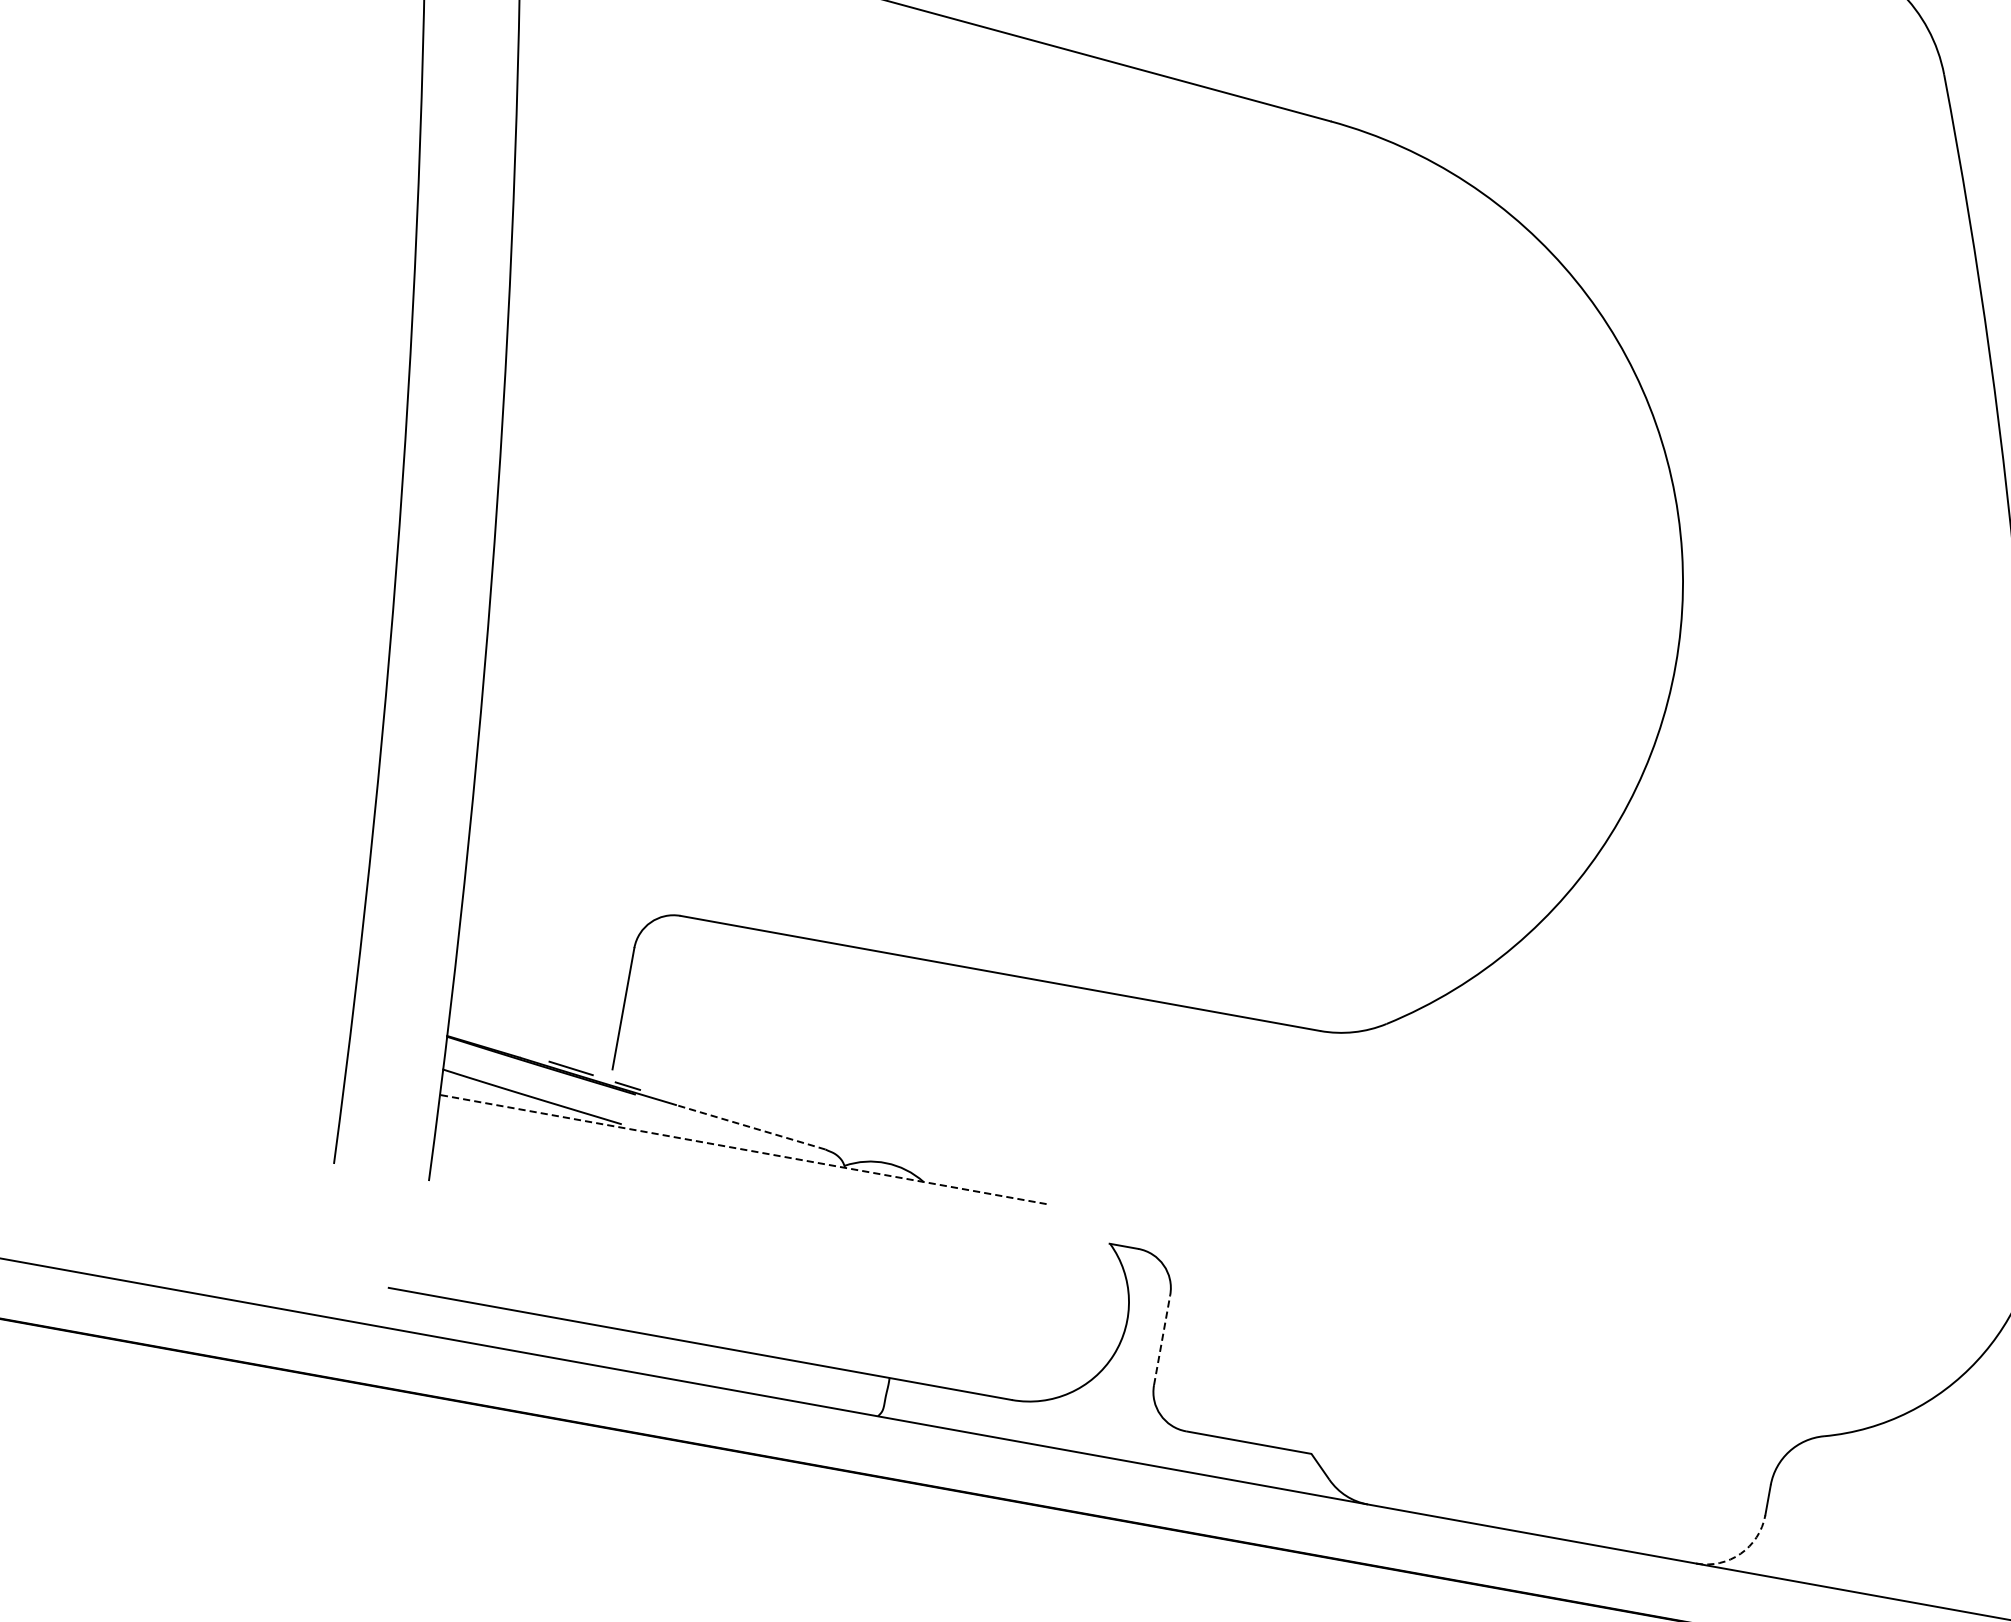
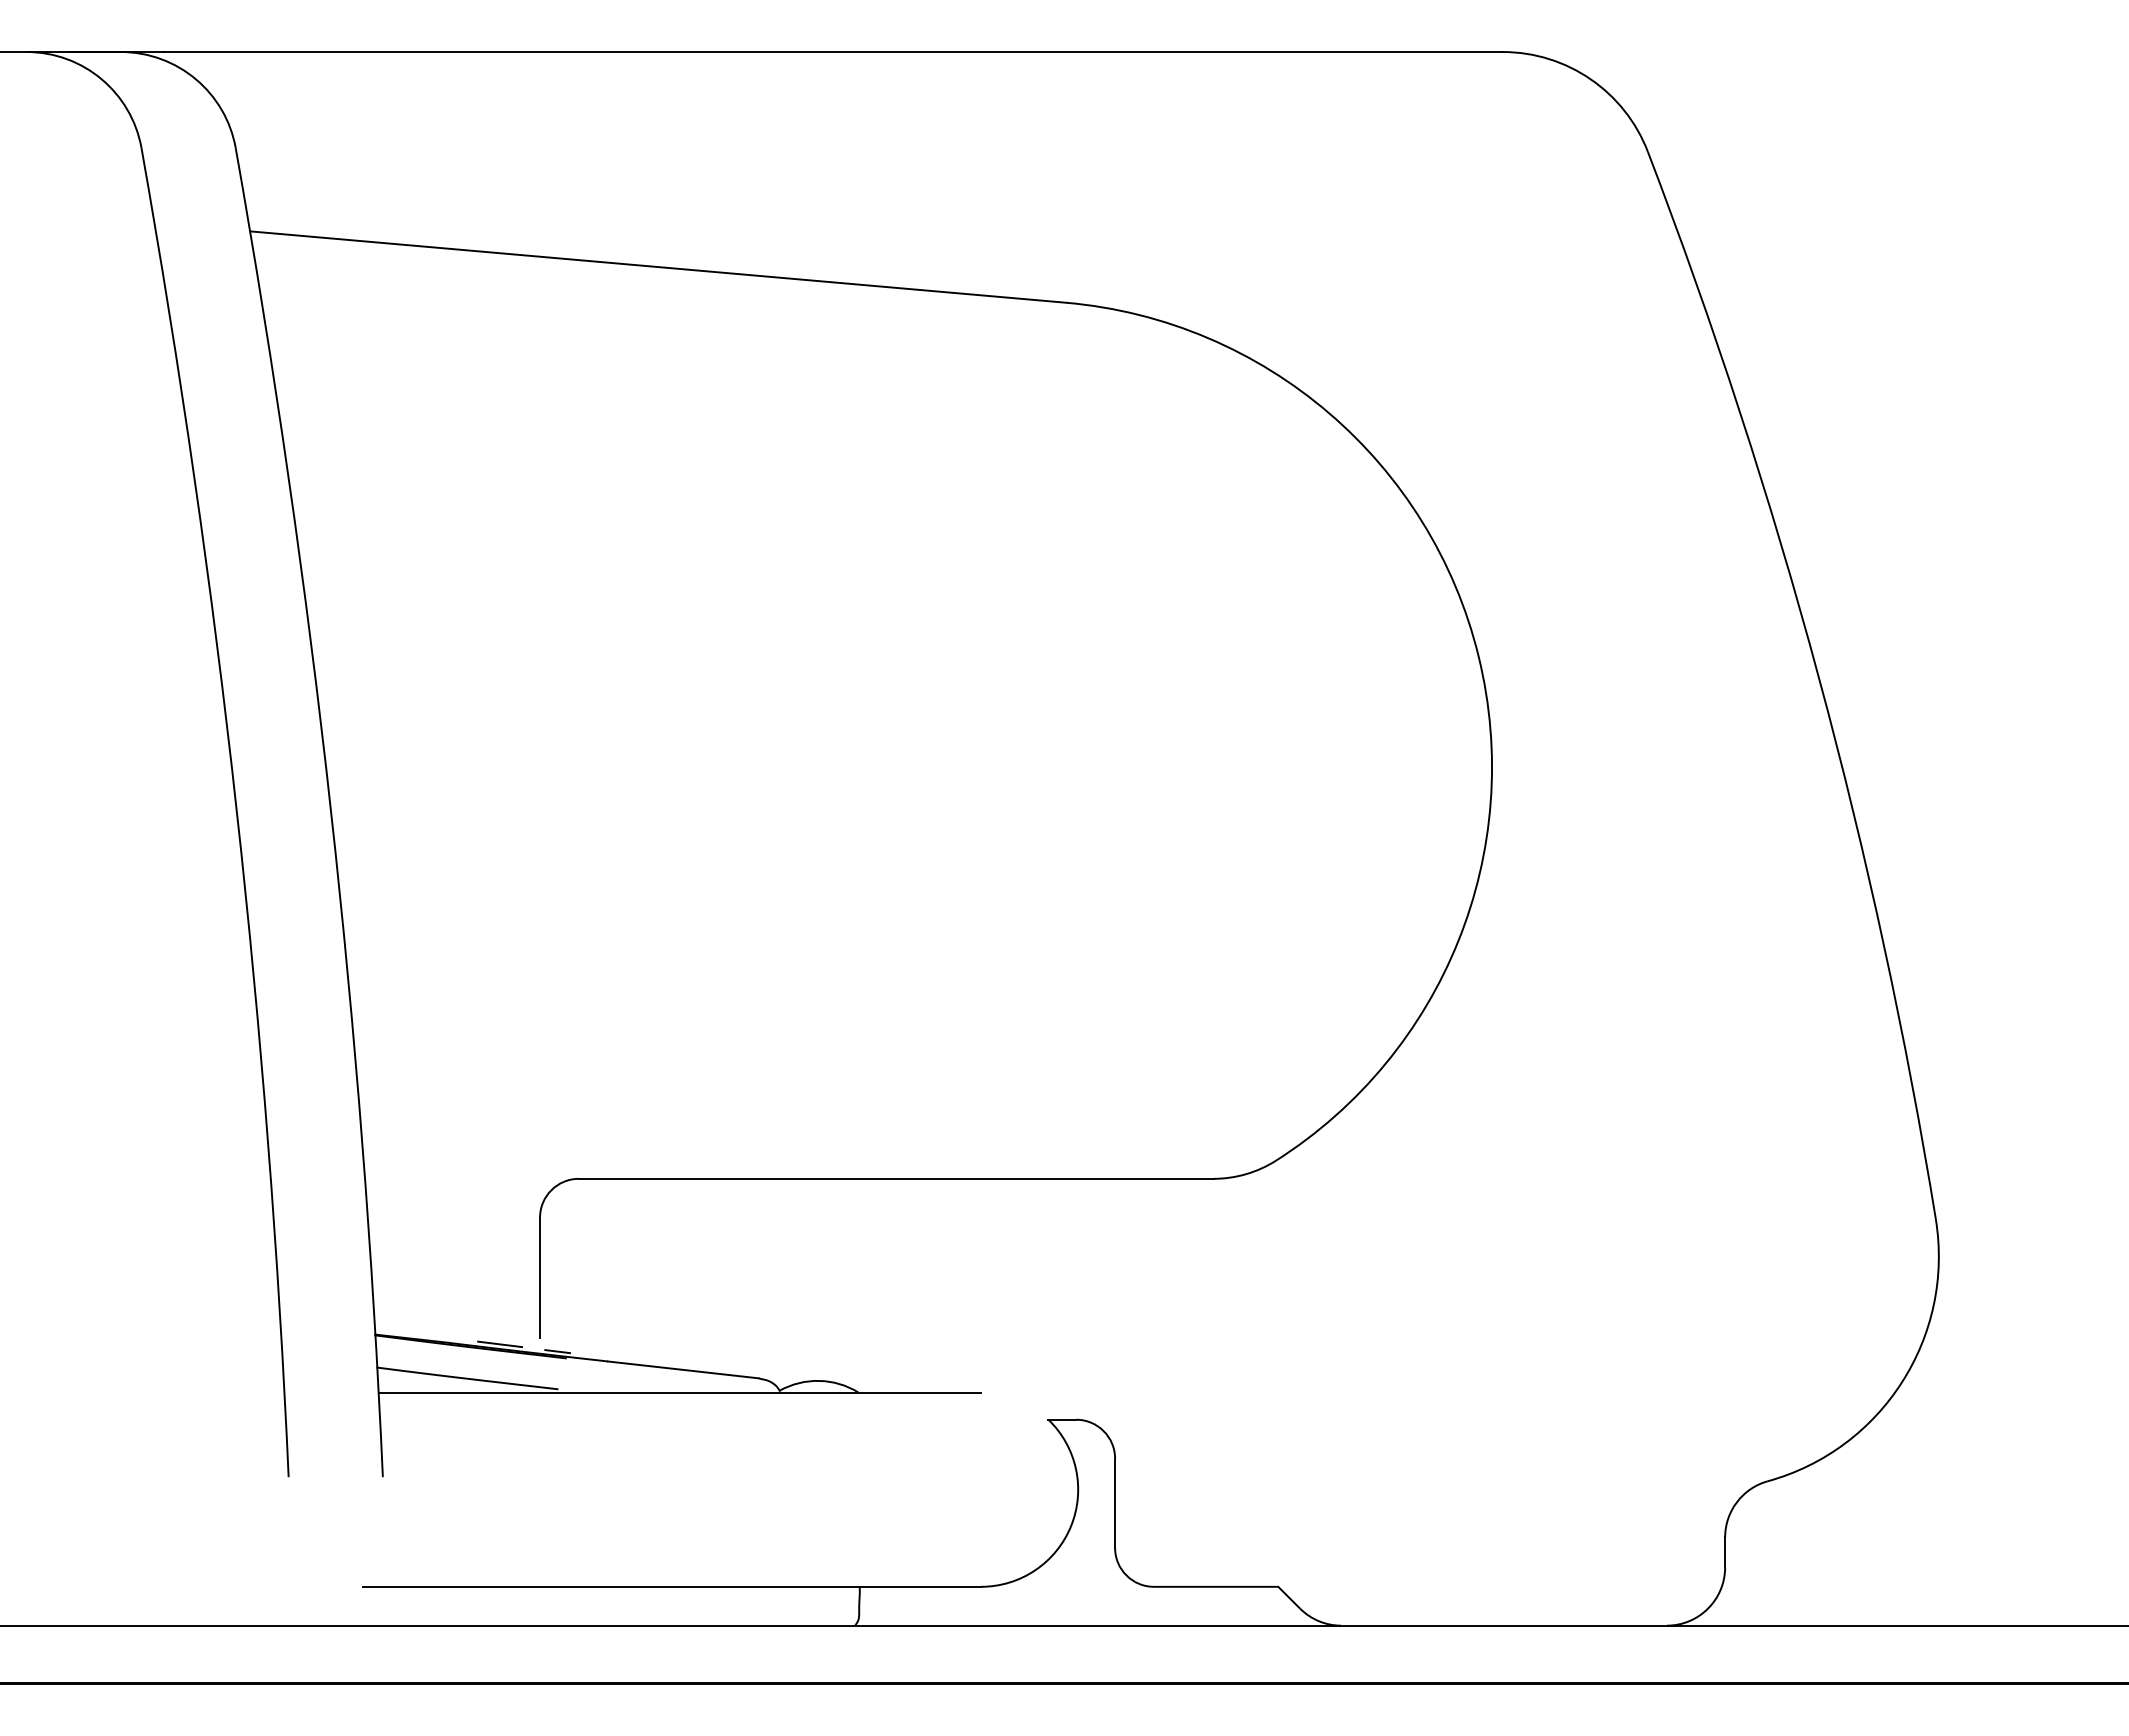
line: (751, 1127) -> (683, 1369), dashed -> solid
line: (743, 1149) -> (679, 1392), dashed -> solid
line: (1162, 1340) -> (1115, 1503), dashed -> solid
arc: (1741, 1553) -> (1708, 1608), dashed -> solid

